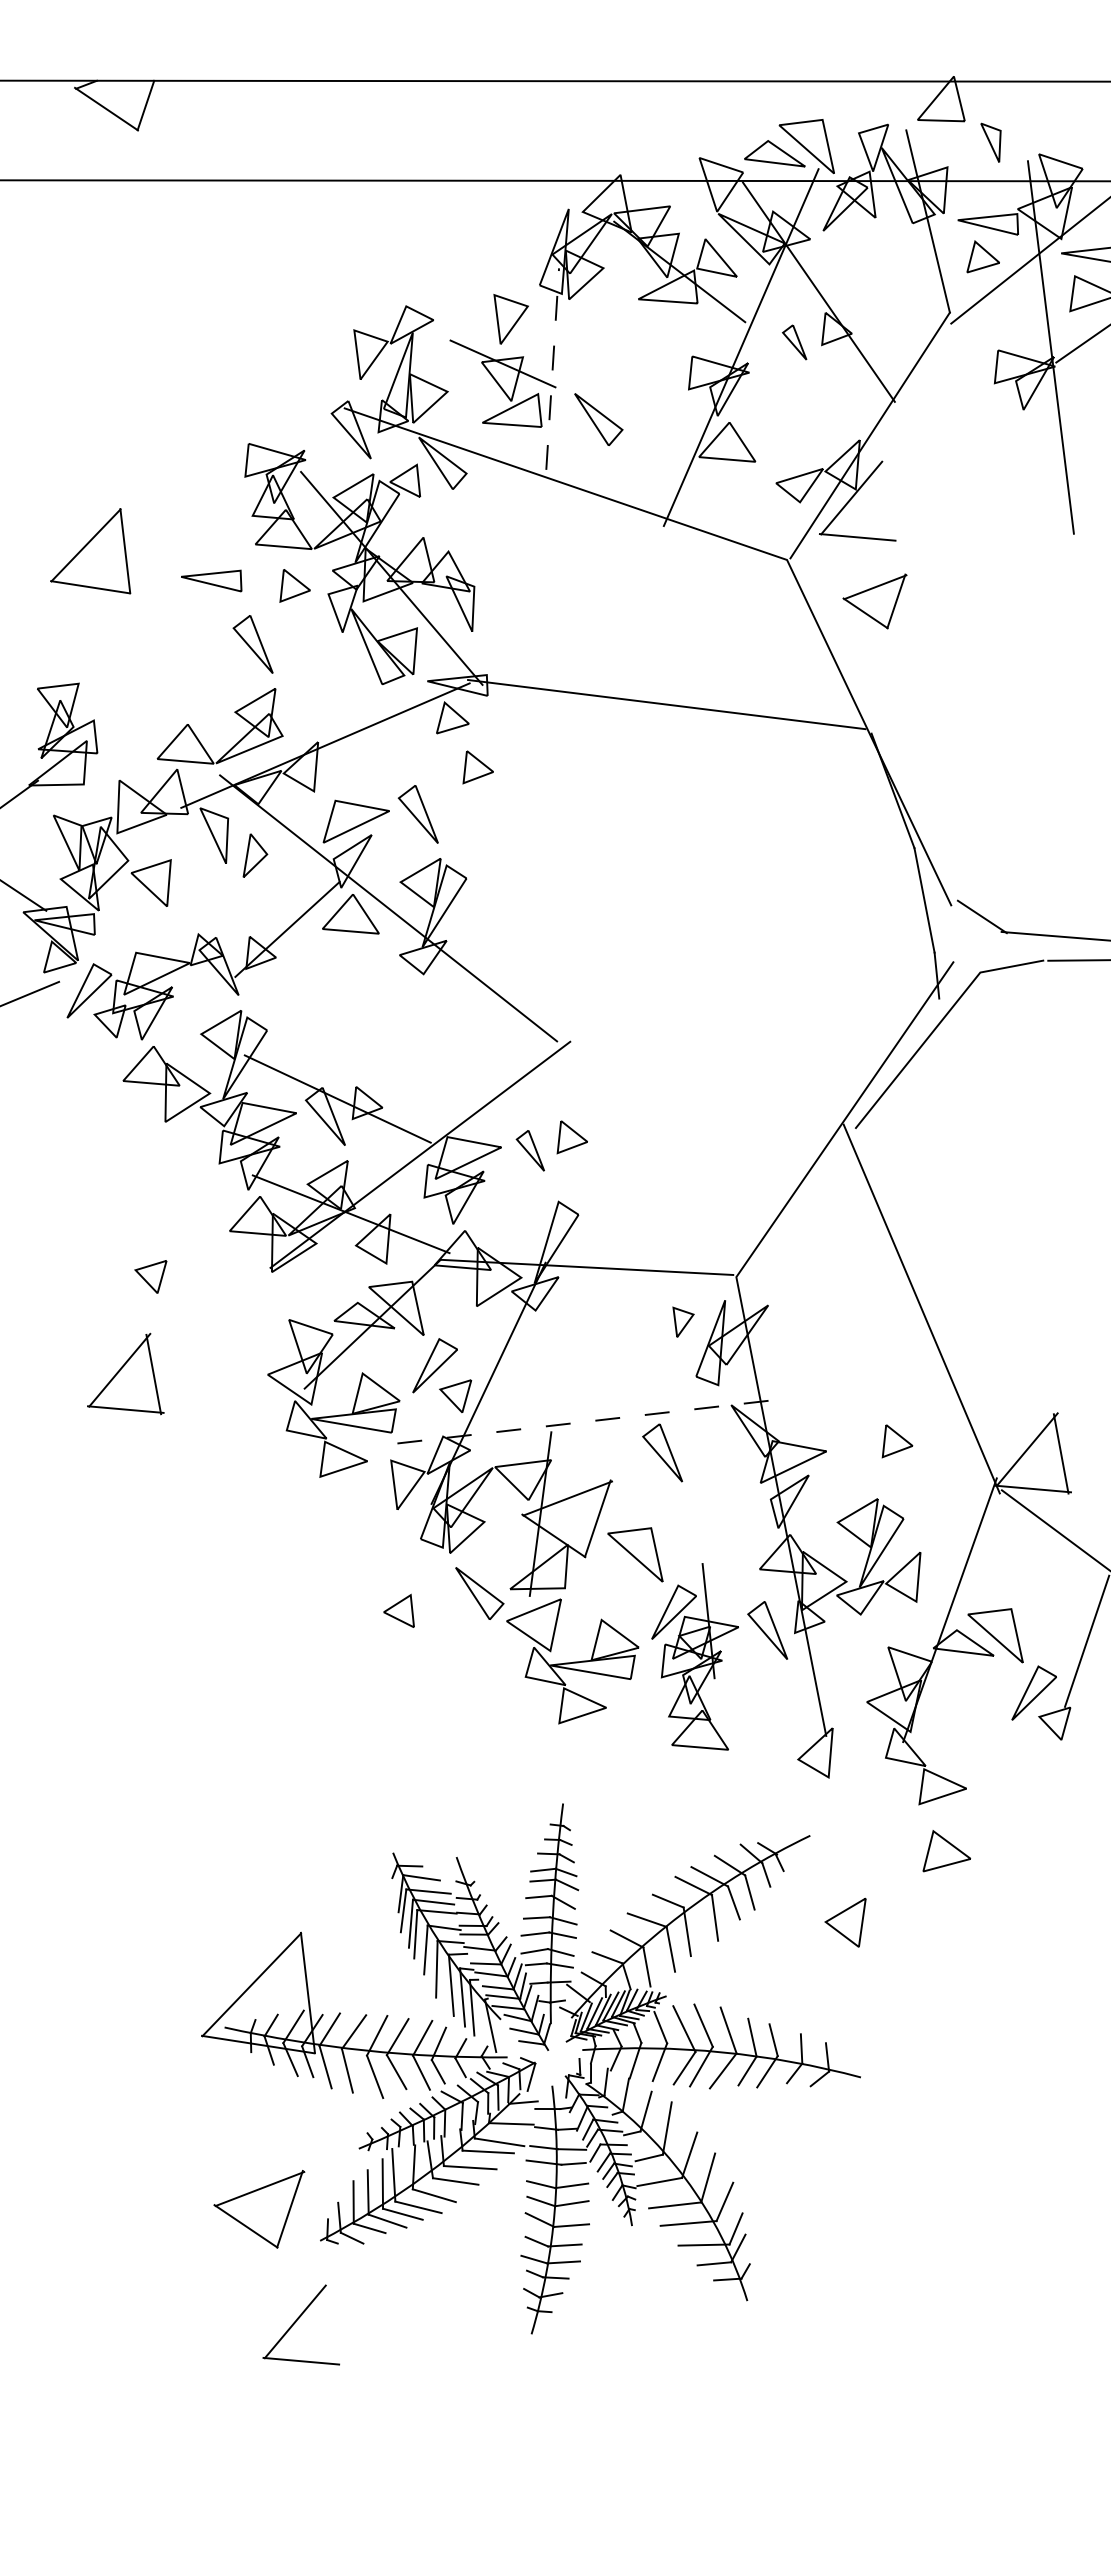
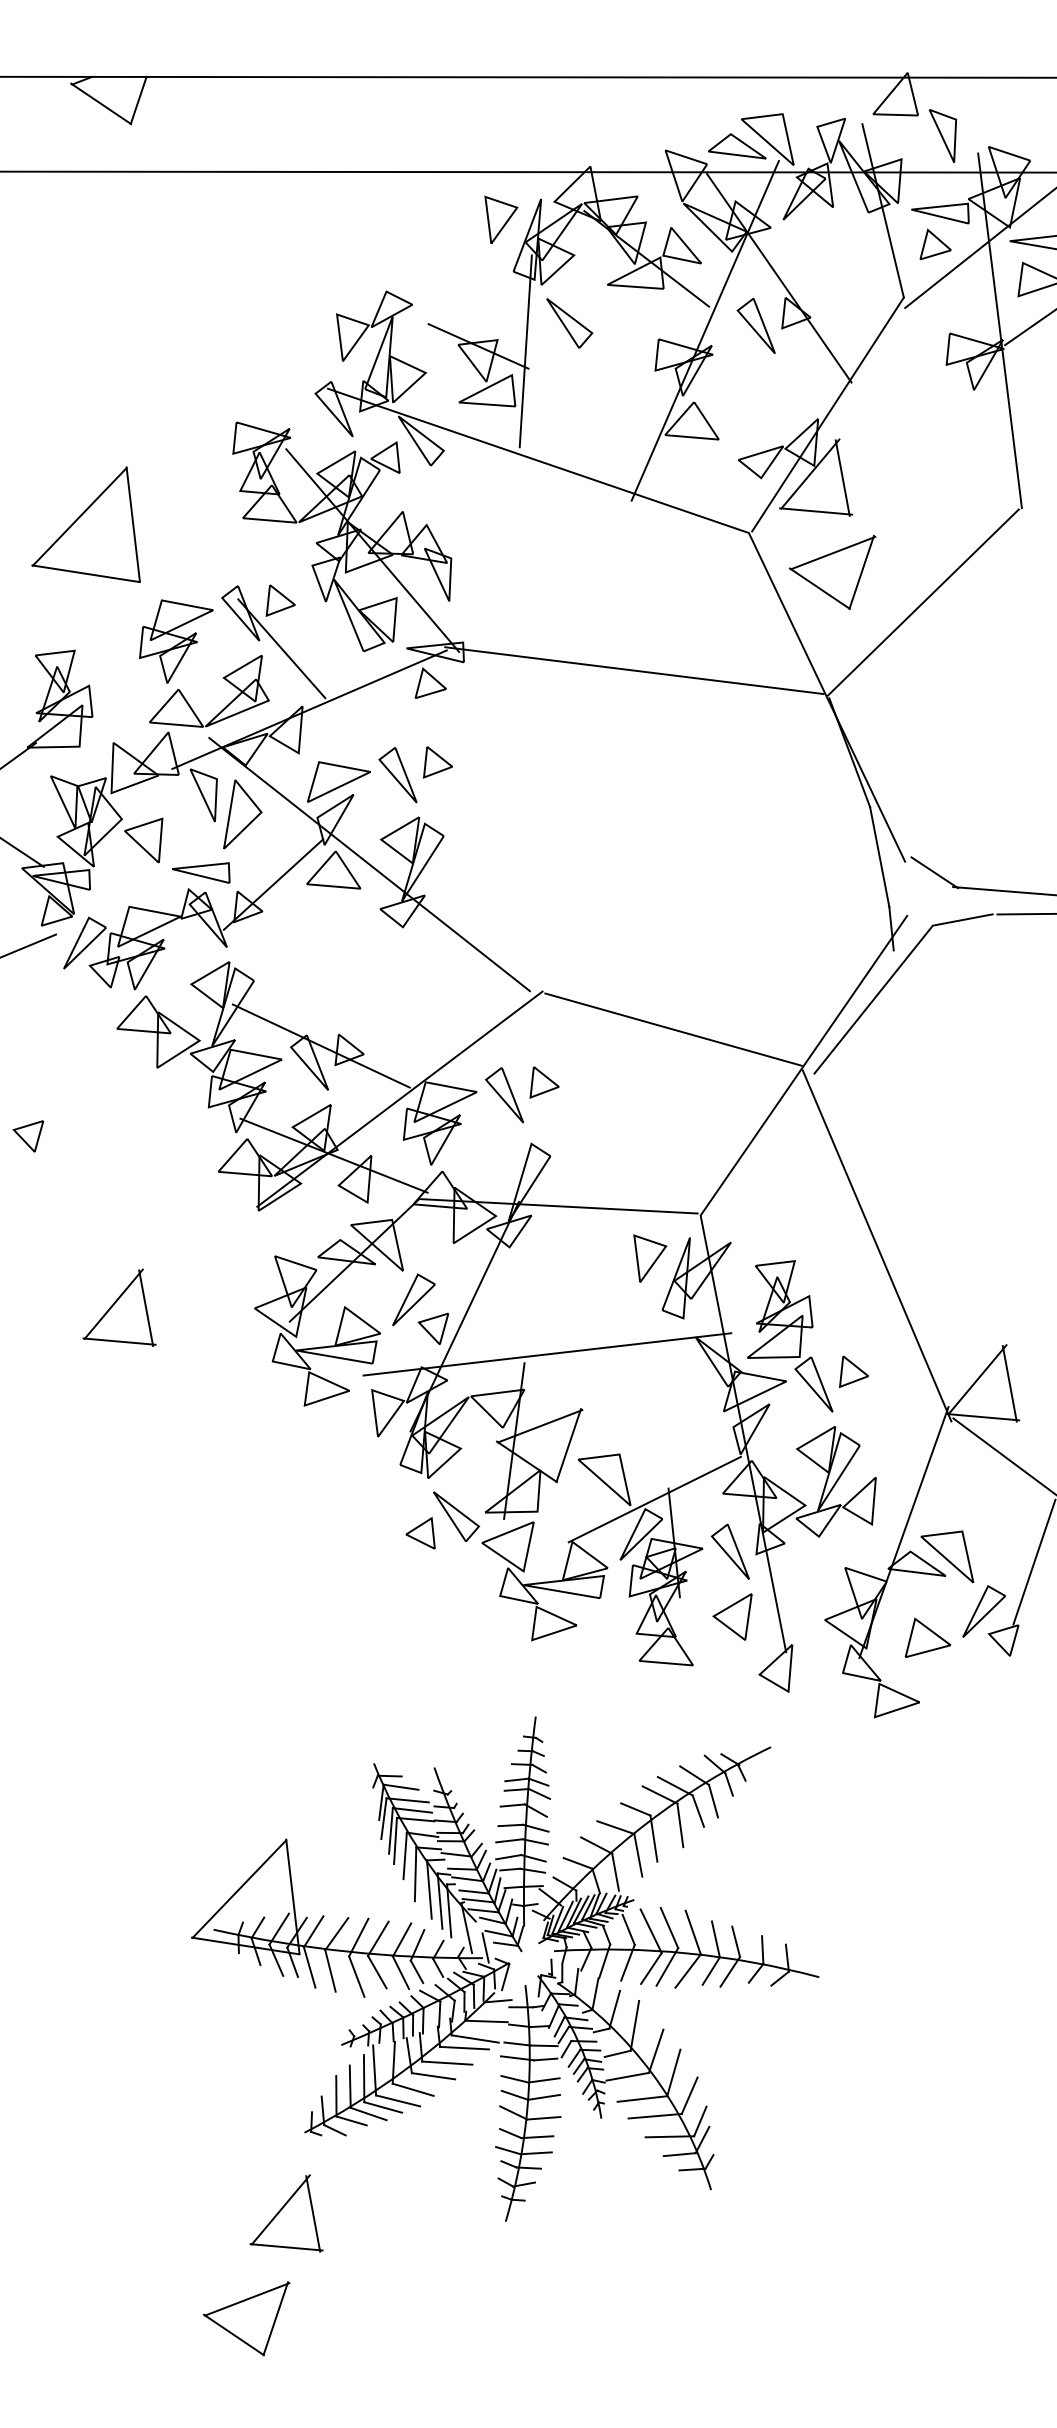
part: (990, 142) -> (942, 135), size x1.43
part: (511, 318) -> (501, 219), moved
part: (794, 341) -> (755, 325), size x1.67
line: (552, 368) -> (525, 350), dashed -> solid
part: (598, 419) -> (569, 323), moved
line: (885, 501) -> (842, 477), added
part: (90, 551) -> (85, 524), size x1.43
part: (211, 580) -> (201, 872), moved
part: (294, 585) -> (280, 600), moved
part: (874, 601) -> (832, 572), size x1.43
line: (970, 632) -> (923, 602), added
part: (185, 673) -> (176, 641), added
line: (295, 681) -> (281, 648), added
part: (477, 767) -> (437, 762), moved
part: (254, 855) -> (242, 814), size x1.67
line: (707, 1081) -> (673, 1029), added
part: (530, 1150) -> (504, 1095), size x1.43
part: (150, 1277) -> (28, 1136), moved
part: (683, 1322) -> (650, 1258), size x1.67
part: (830, 1404) -> (790, 1336), added
line: (574, 1423) -> (546, 1354), dashed -> solid
part: (661, 1452) -> (629, 1382), removed
line: (687, 1575) -> (654, 1499), added
part: (398, 1610) -> (420, 1532), moved
part: (946, 1850) -> (927, 1637), moved
part: (845, 1922) -> (732, 1616), moved
line: (510, 2046) -> (485, 1947), added
part: (259, 2209) -> (246, 2318), moved
line: (329, 2325) -> (313, 2213), added

